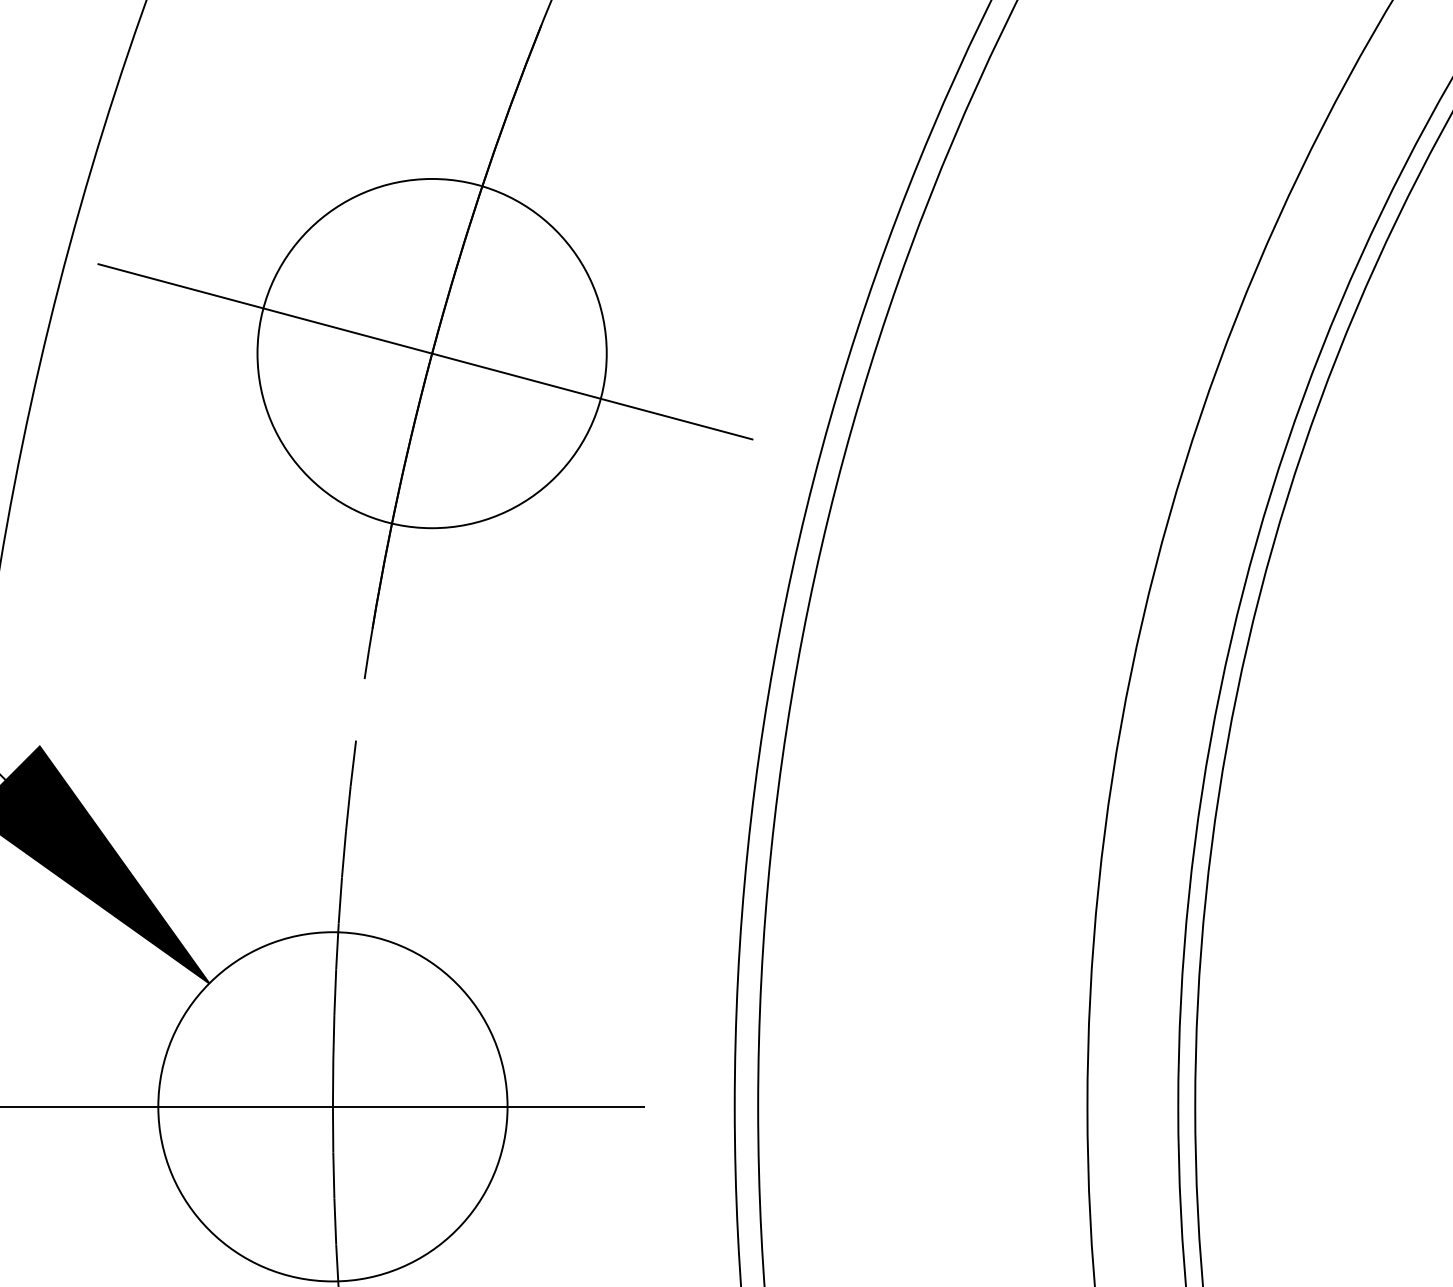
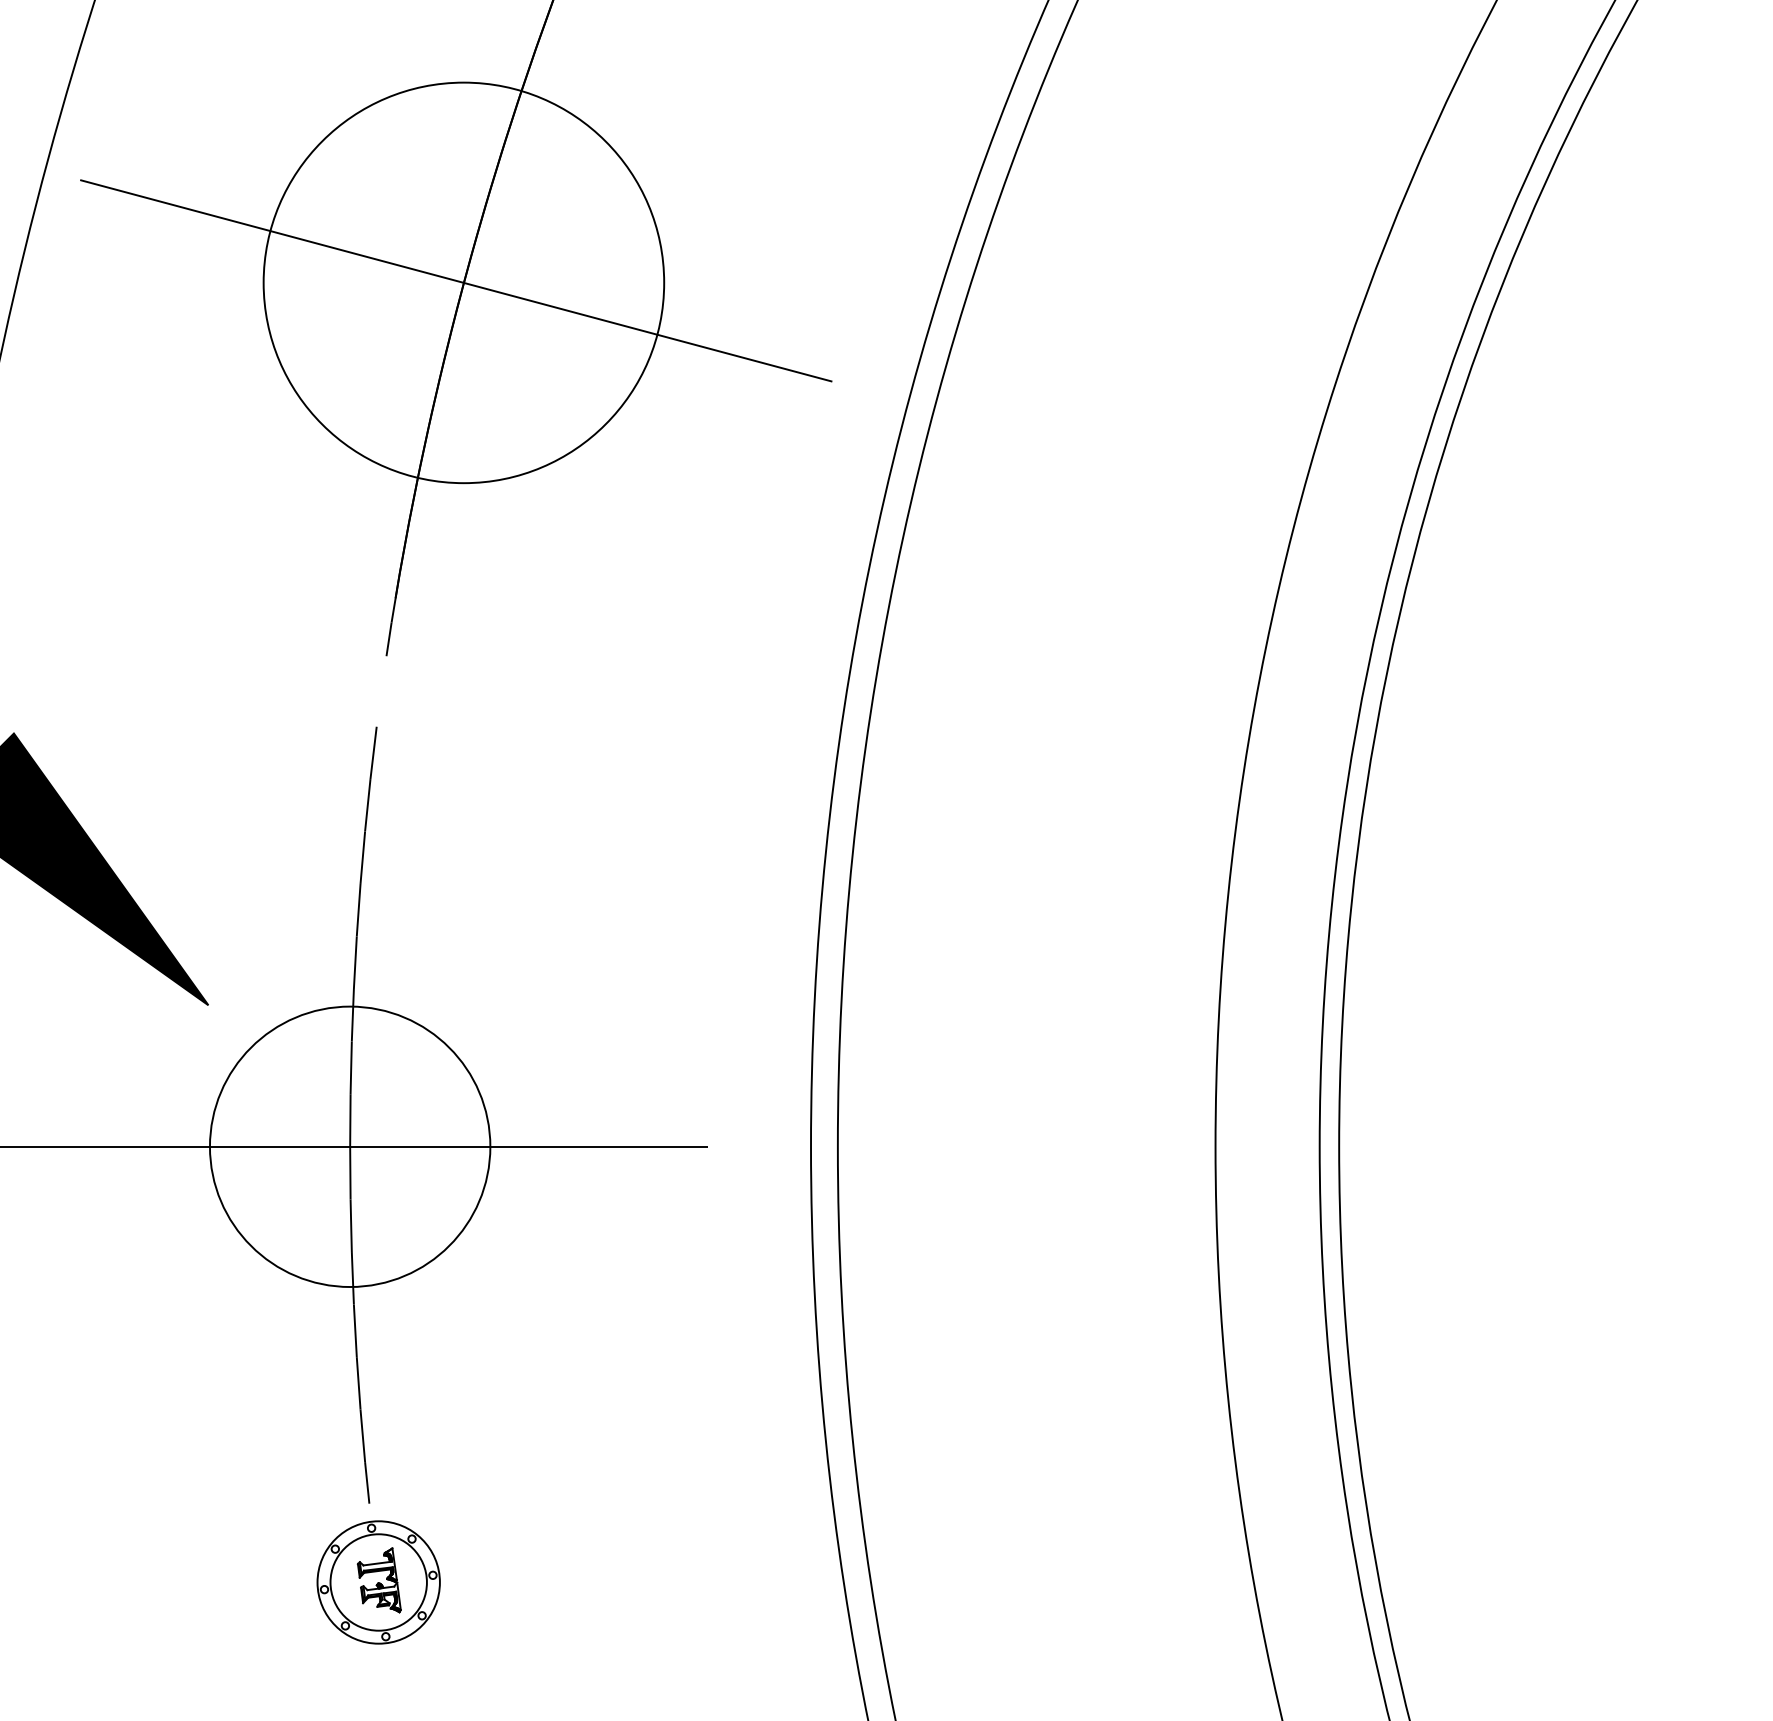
circle: (332, 1106) -> (349, 1146), size x0.7

